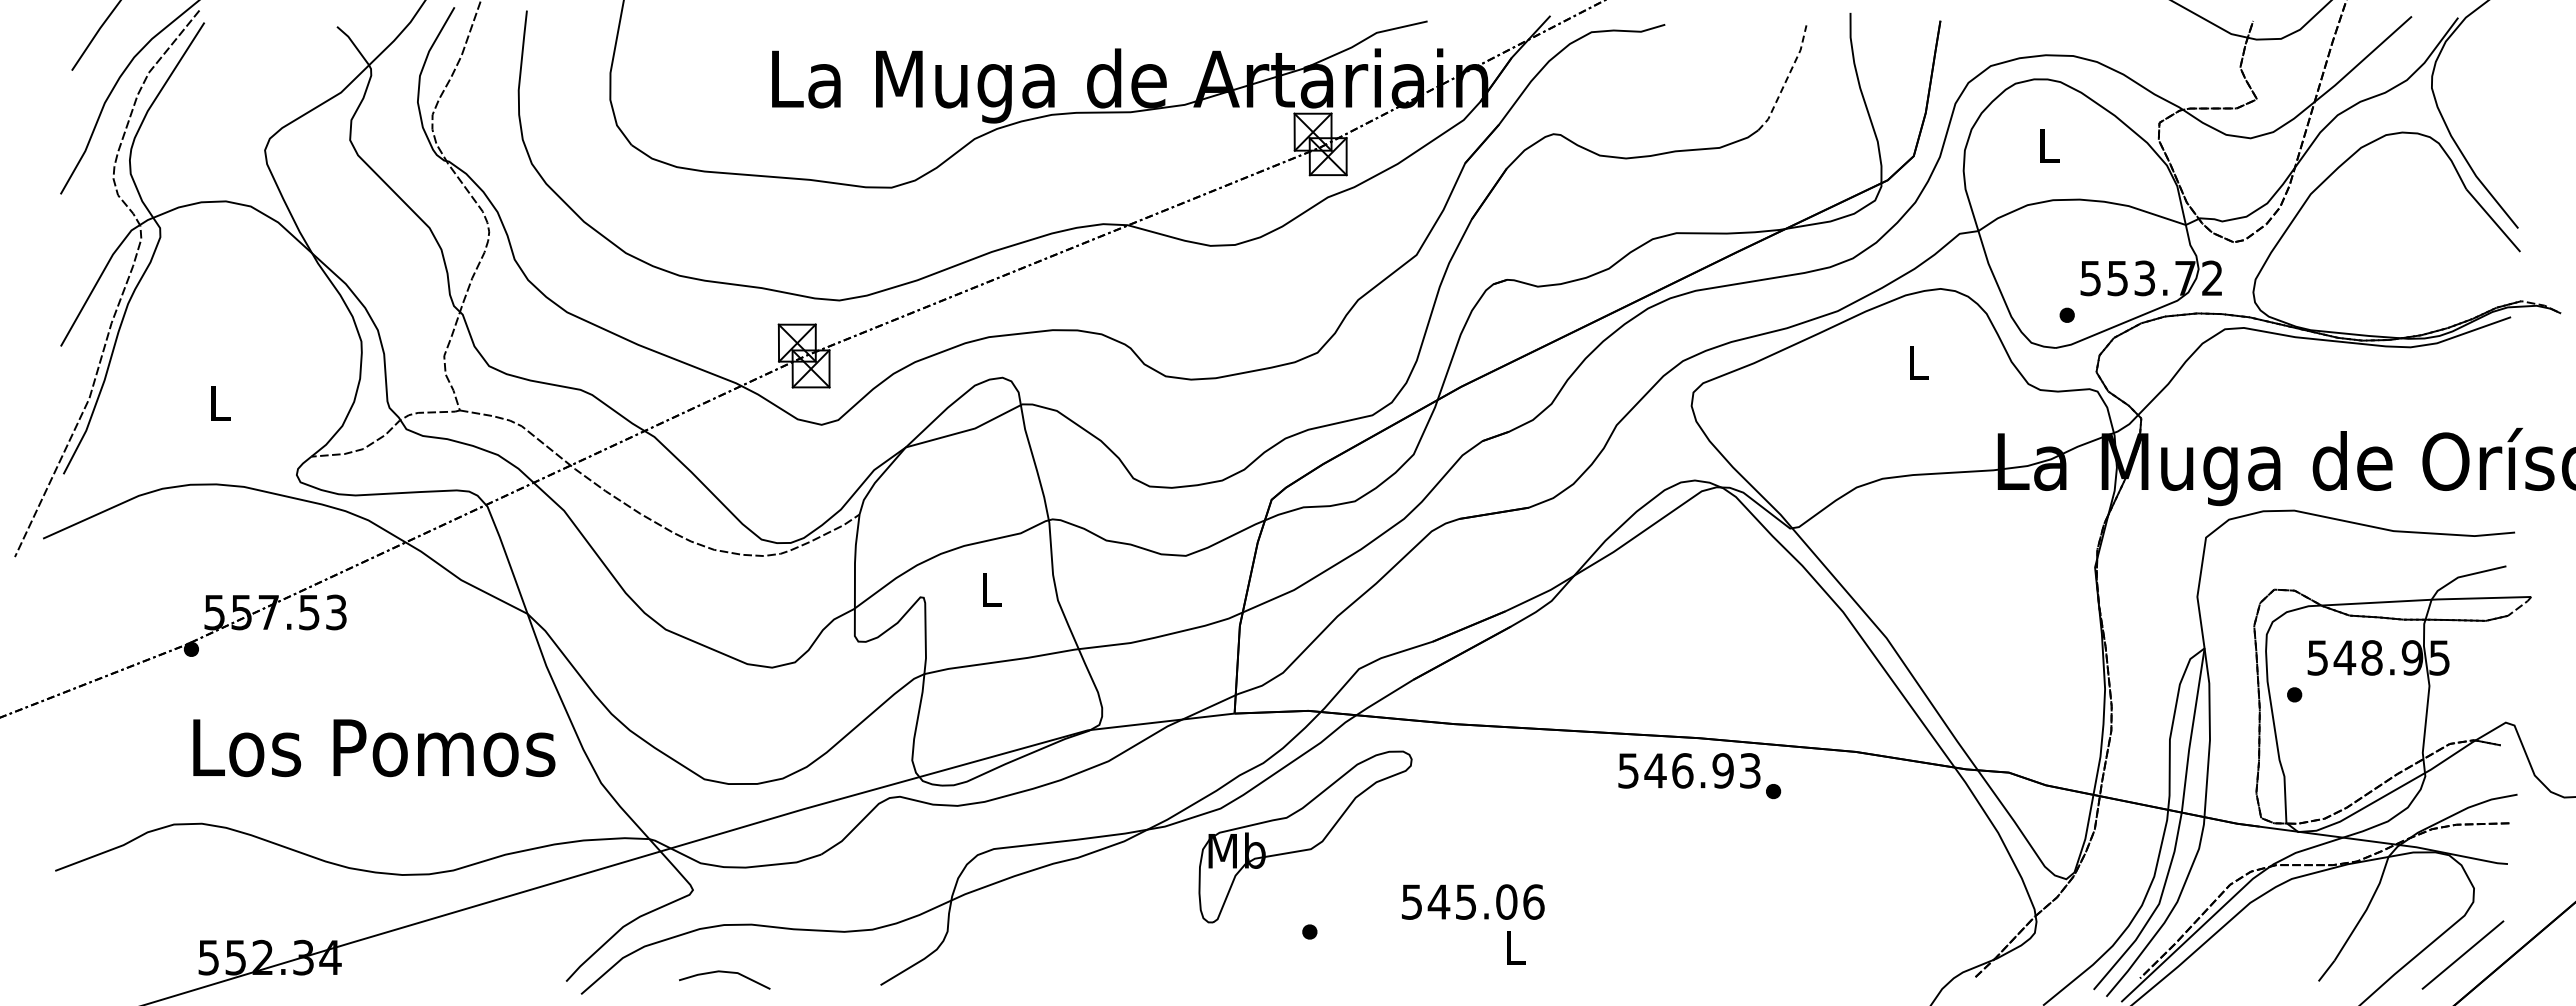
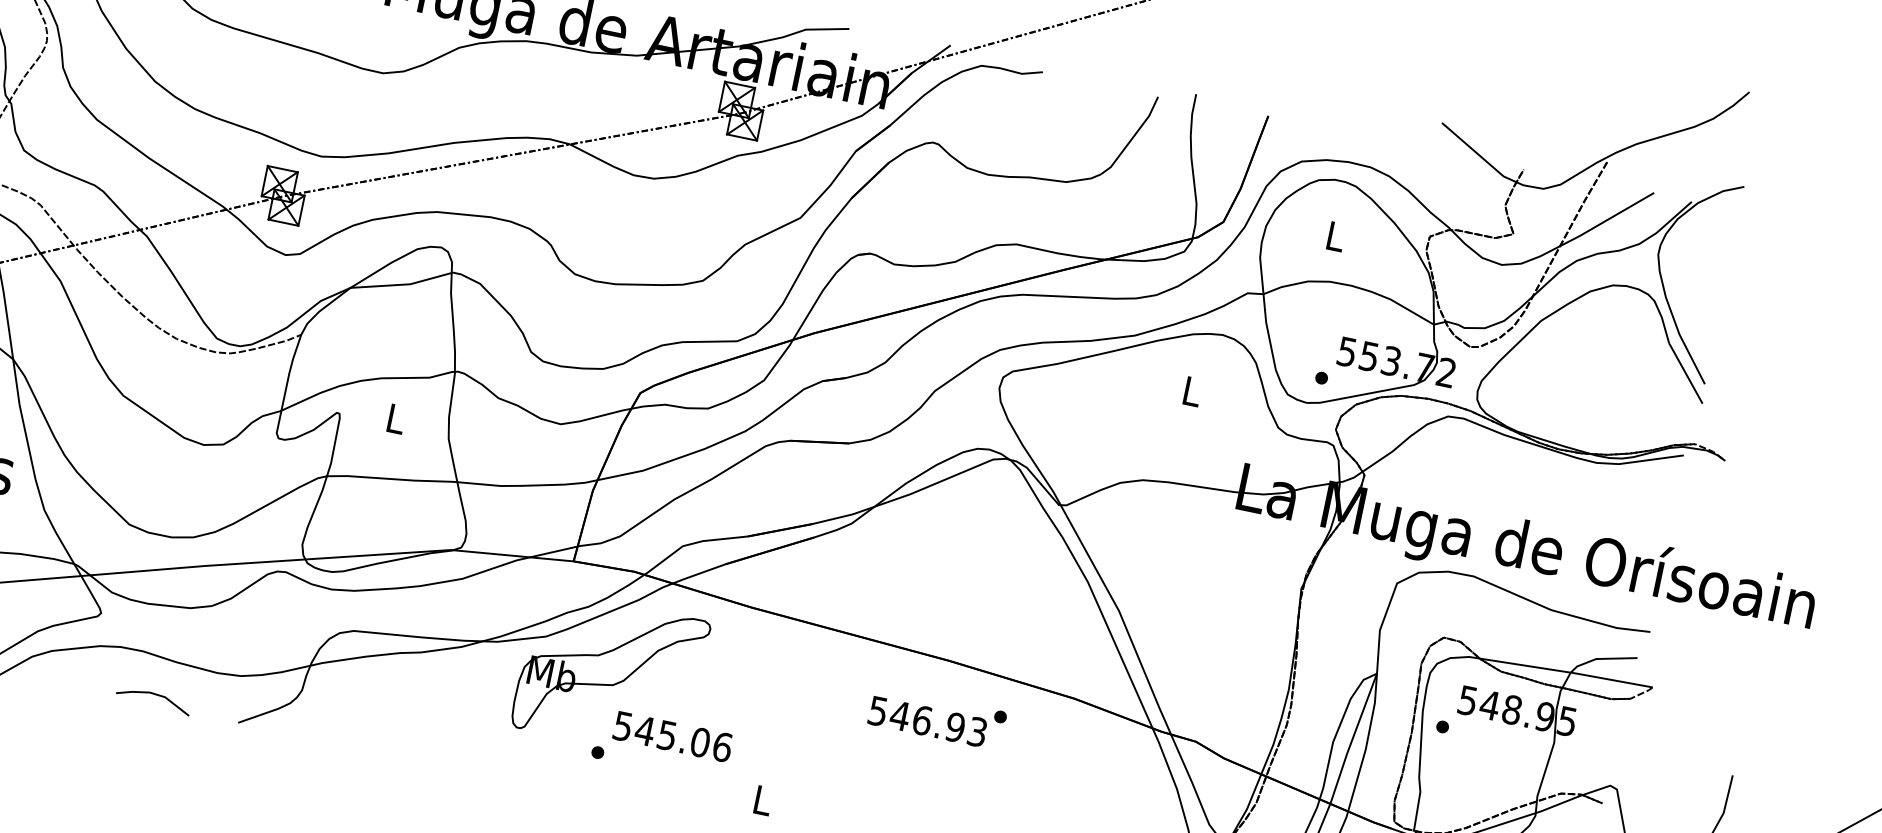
line: (1786, 79) -> (1132, 137), dashed -> solid
text: (1689, 770) -> (927, 721), moved
text: (1473, 901) -> (673, 736), moved
line: (724, 972) -> (154, 694), moved

